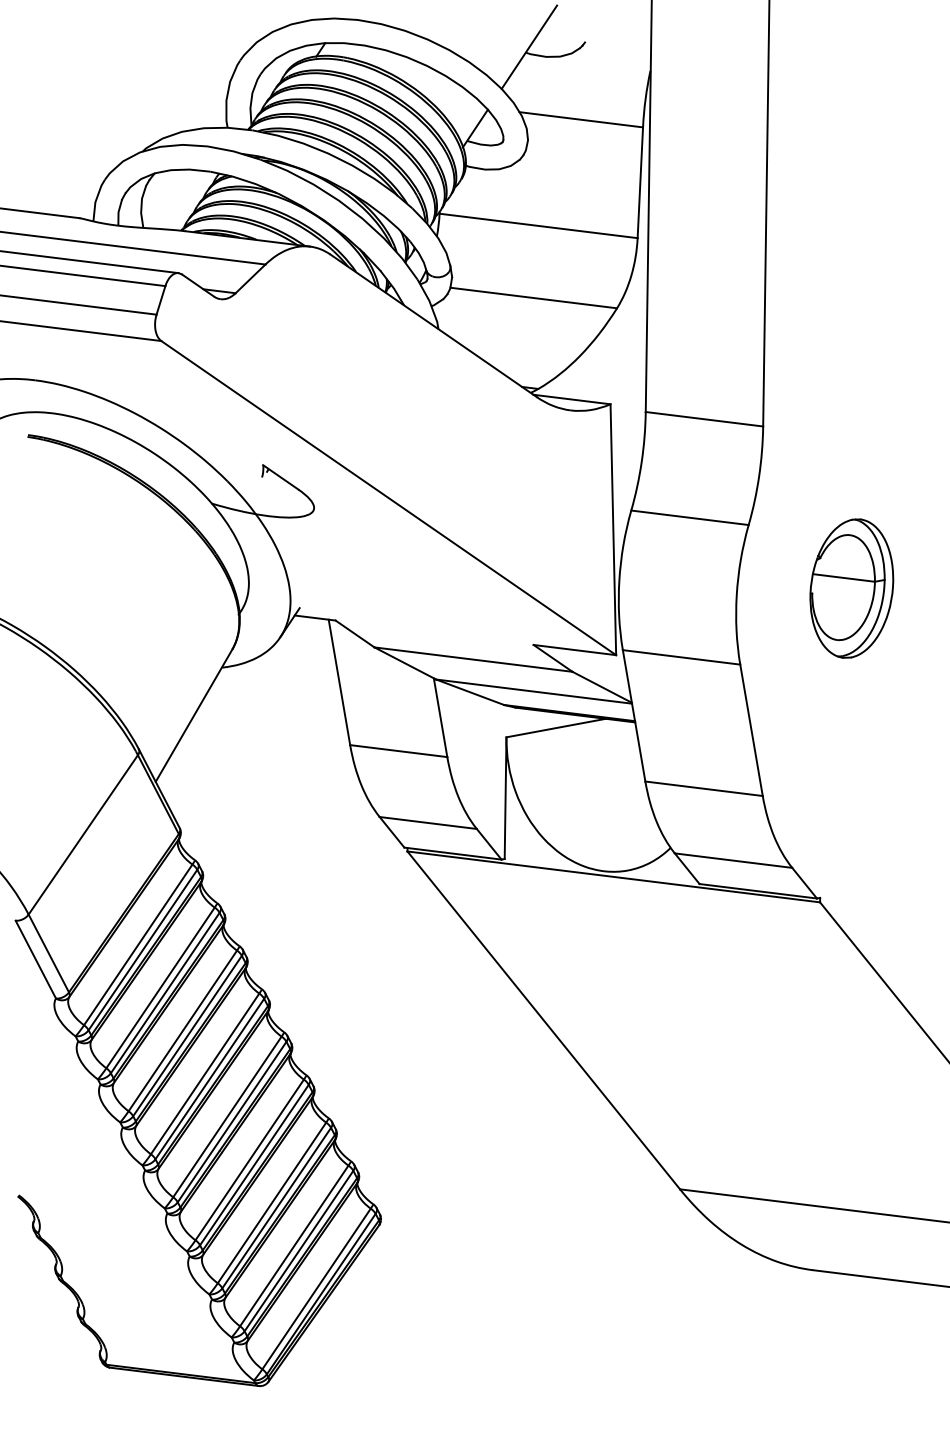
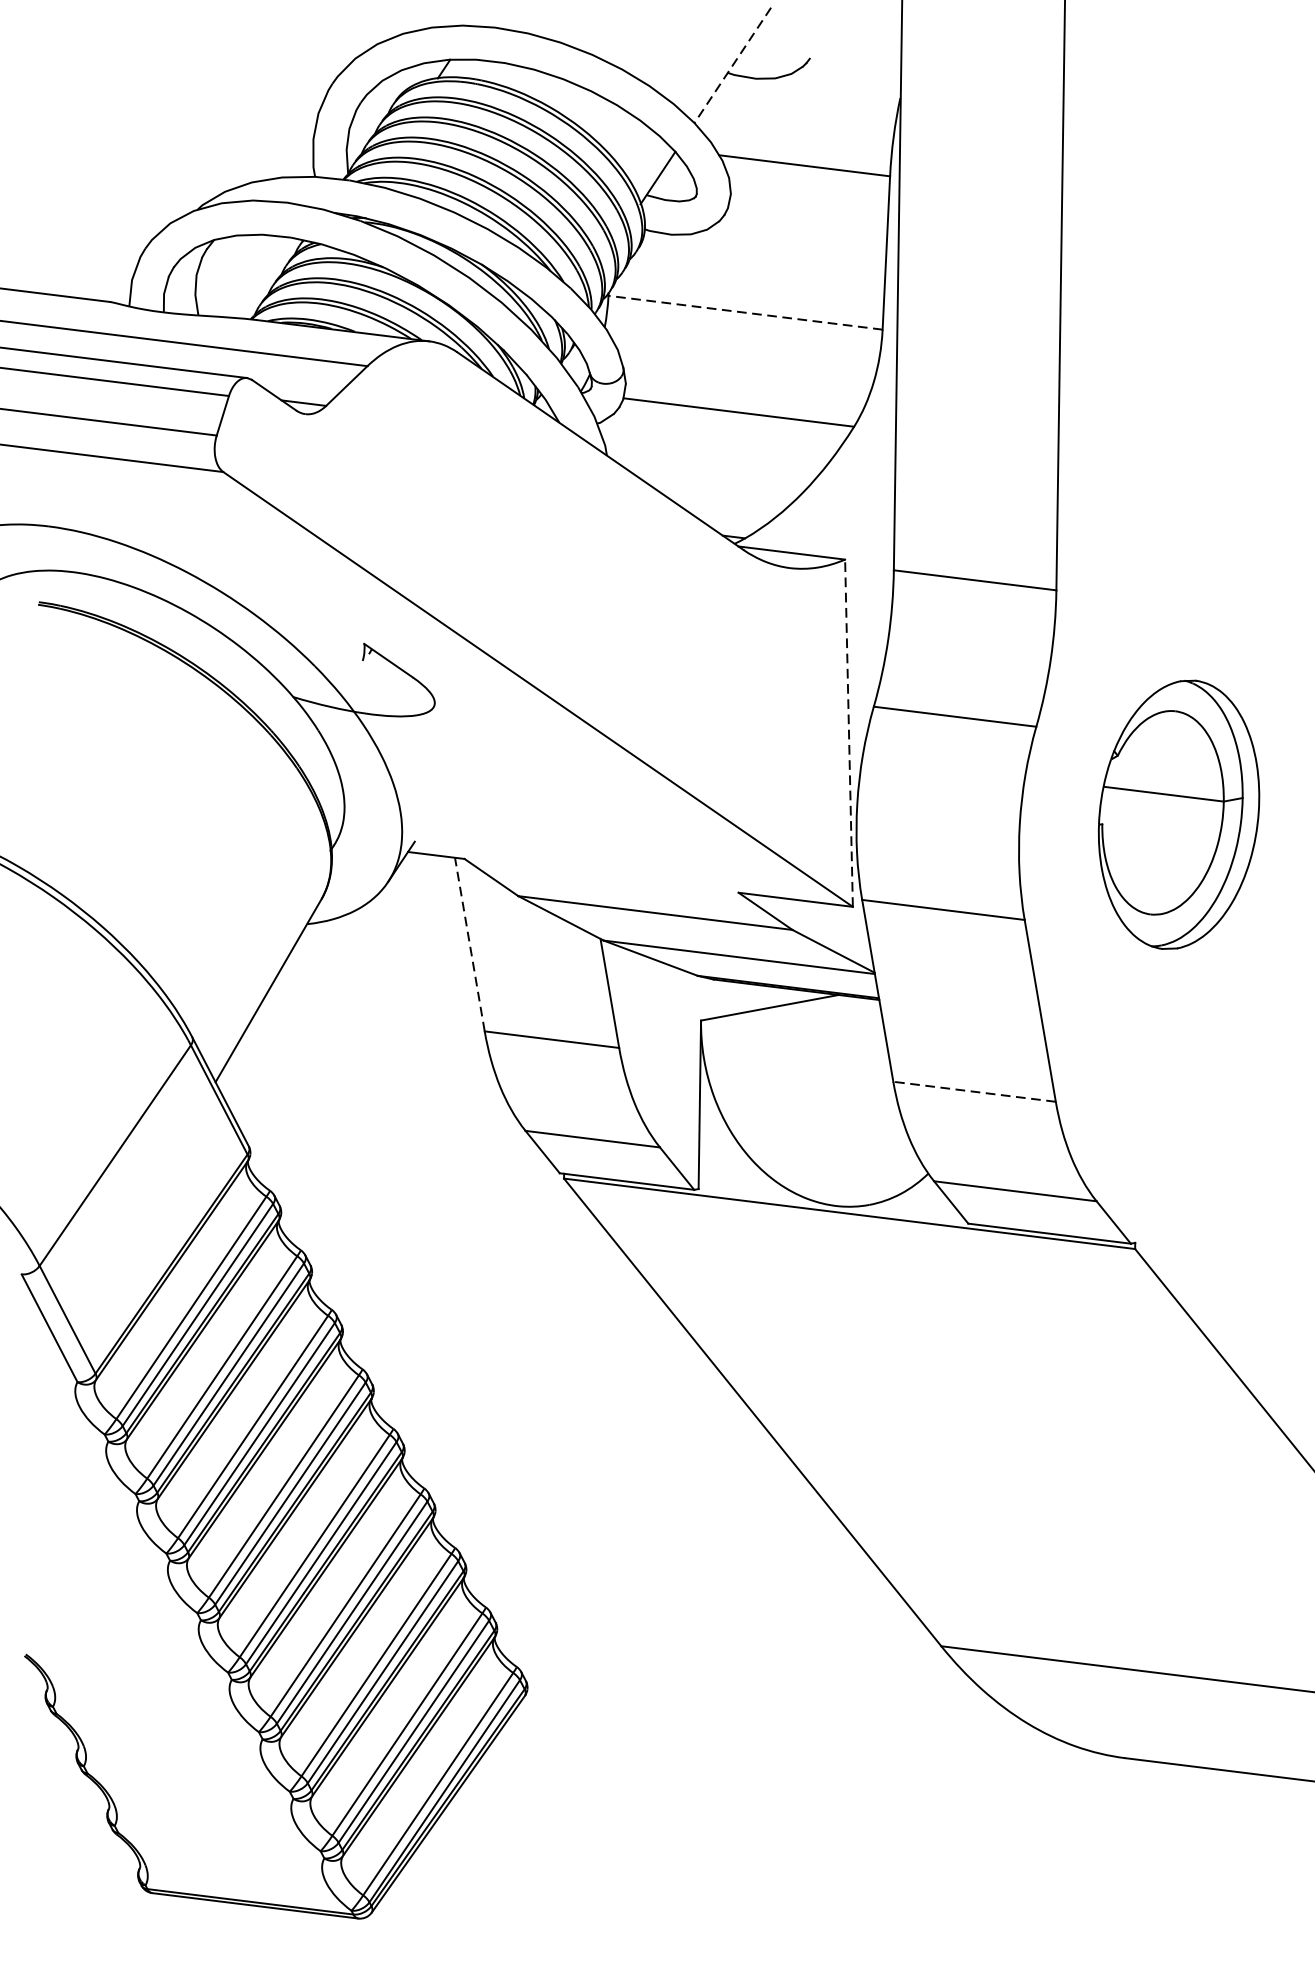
line: (529, 47) -> (732, 65), solid -> dashed
line: (538, 225) -> (745, 312), solid -> dashed
line: (613, 529) -> (849, 732), solid -> dashed
part: (851, 588) -> (1178, 814), size x1.4
line: (339, 682) -> (469, 944), solid -> dashed
line: (703, 788) -> (973, 1091), solid -> dashed

